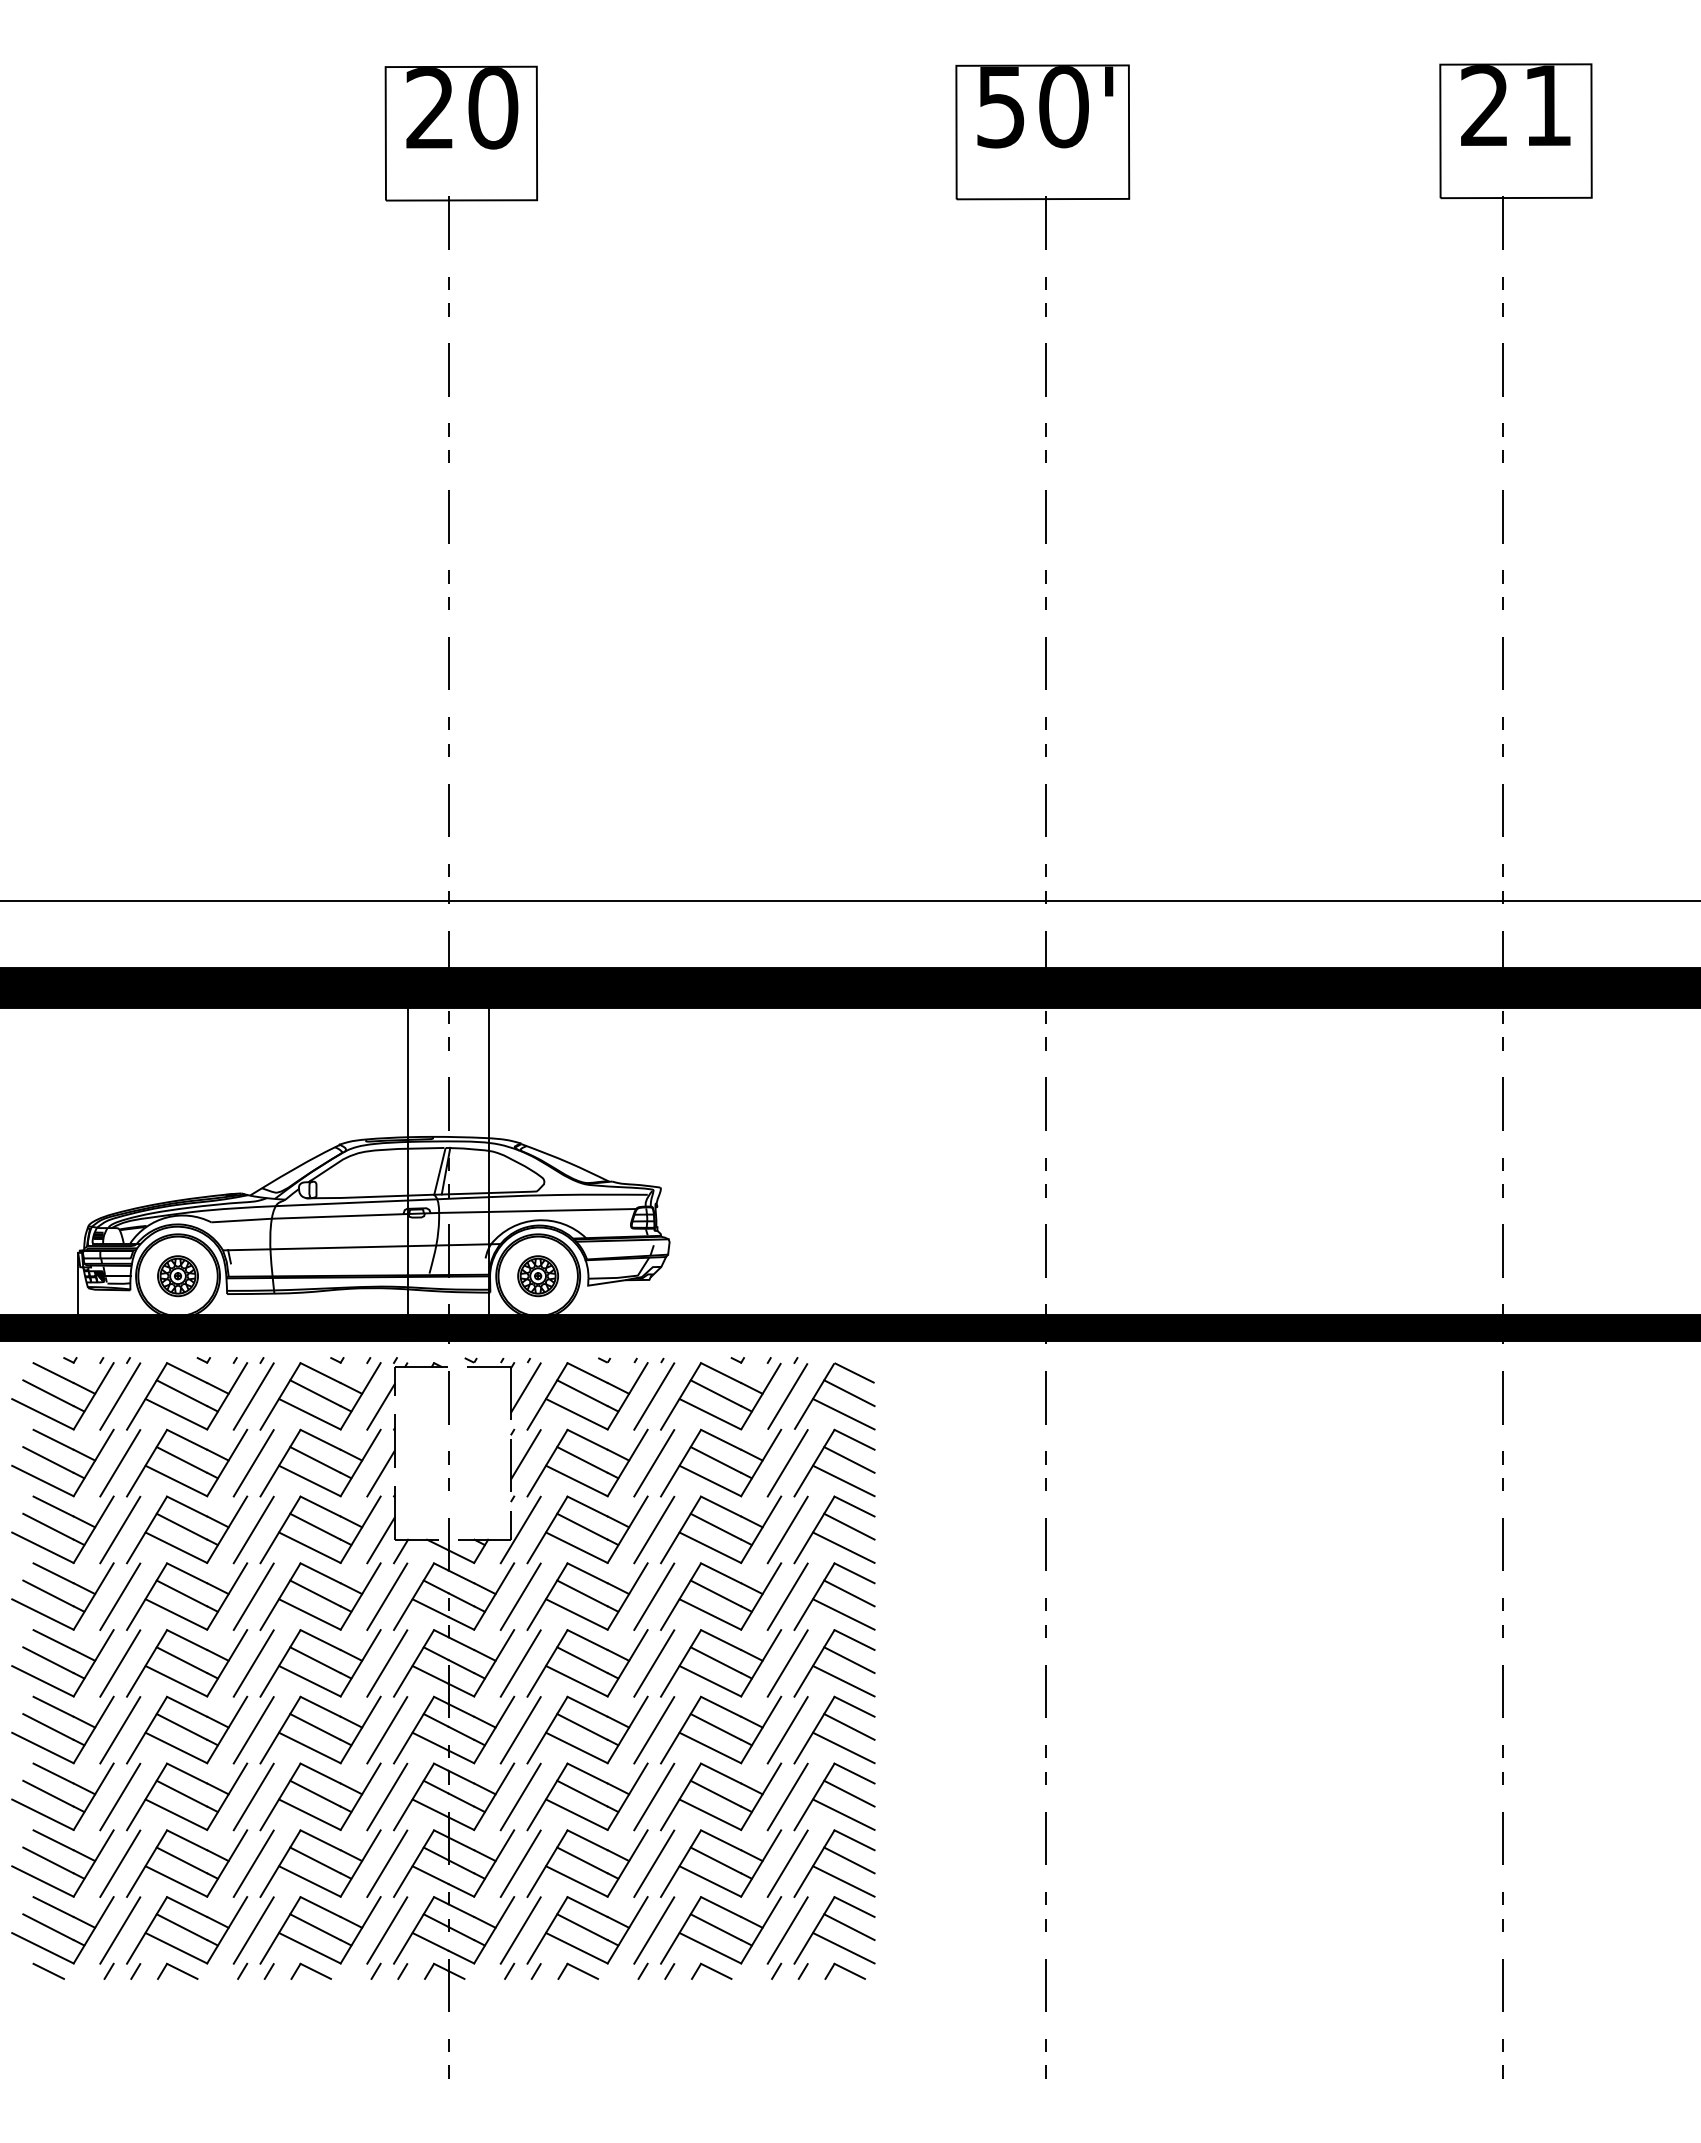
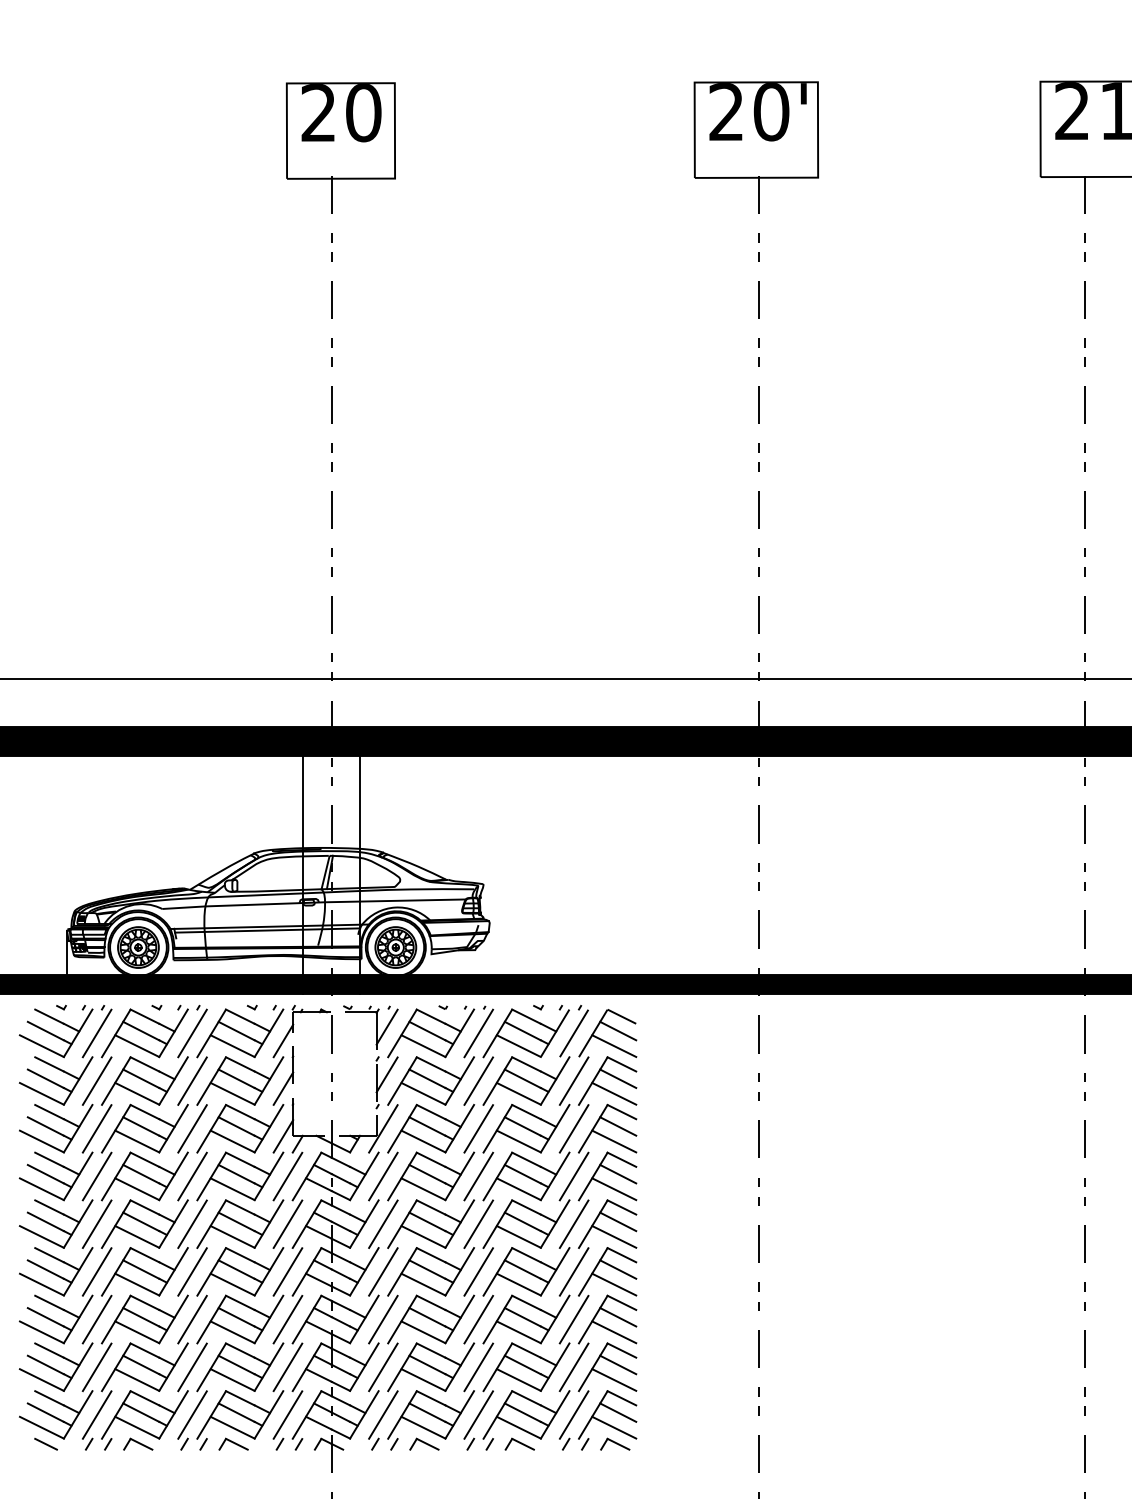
text: (1000, 107) -> (726, 112), 50' -> 20'
line: (358, 1252) -> (267, 930), added
part: (177, 1275) -> (138, 946), size x1.43
part: (537, 1275) -> (395, 946), size x1.43

